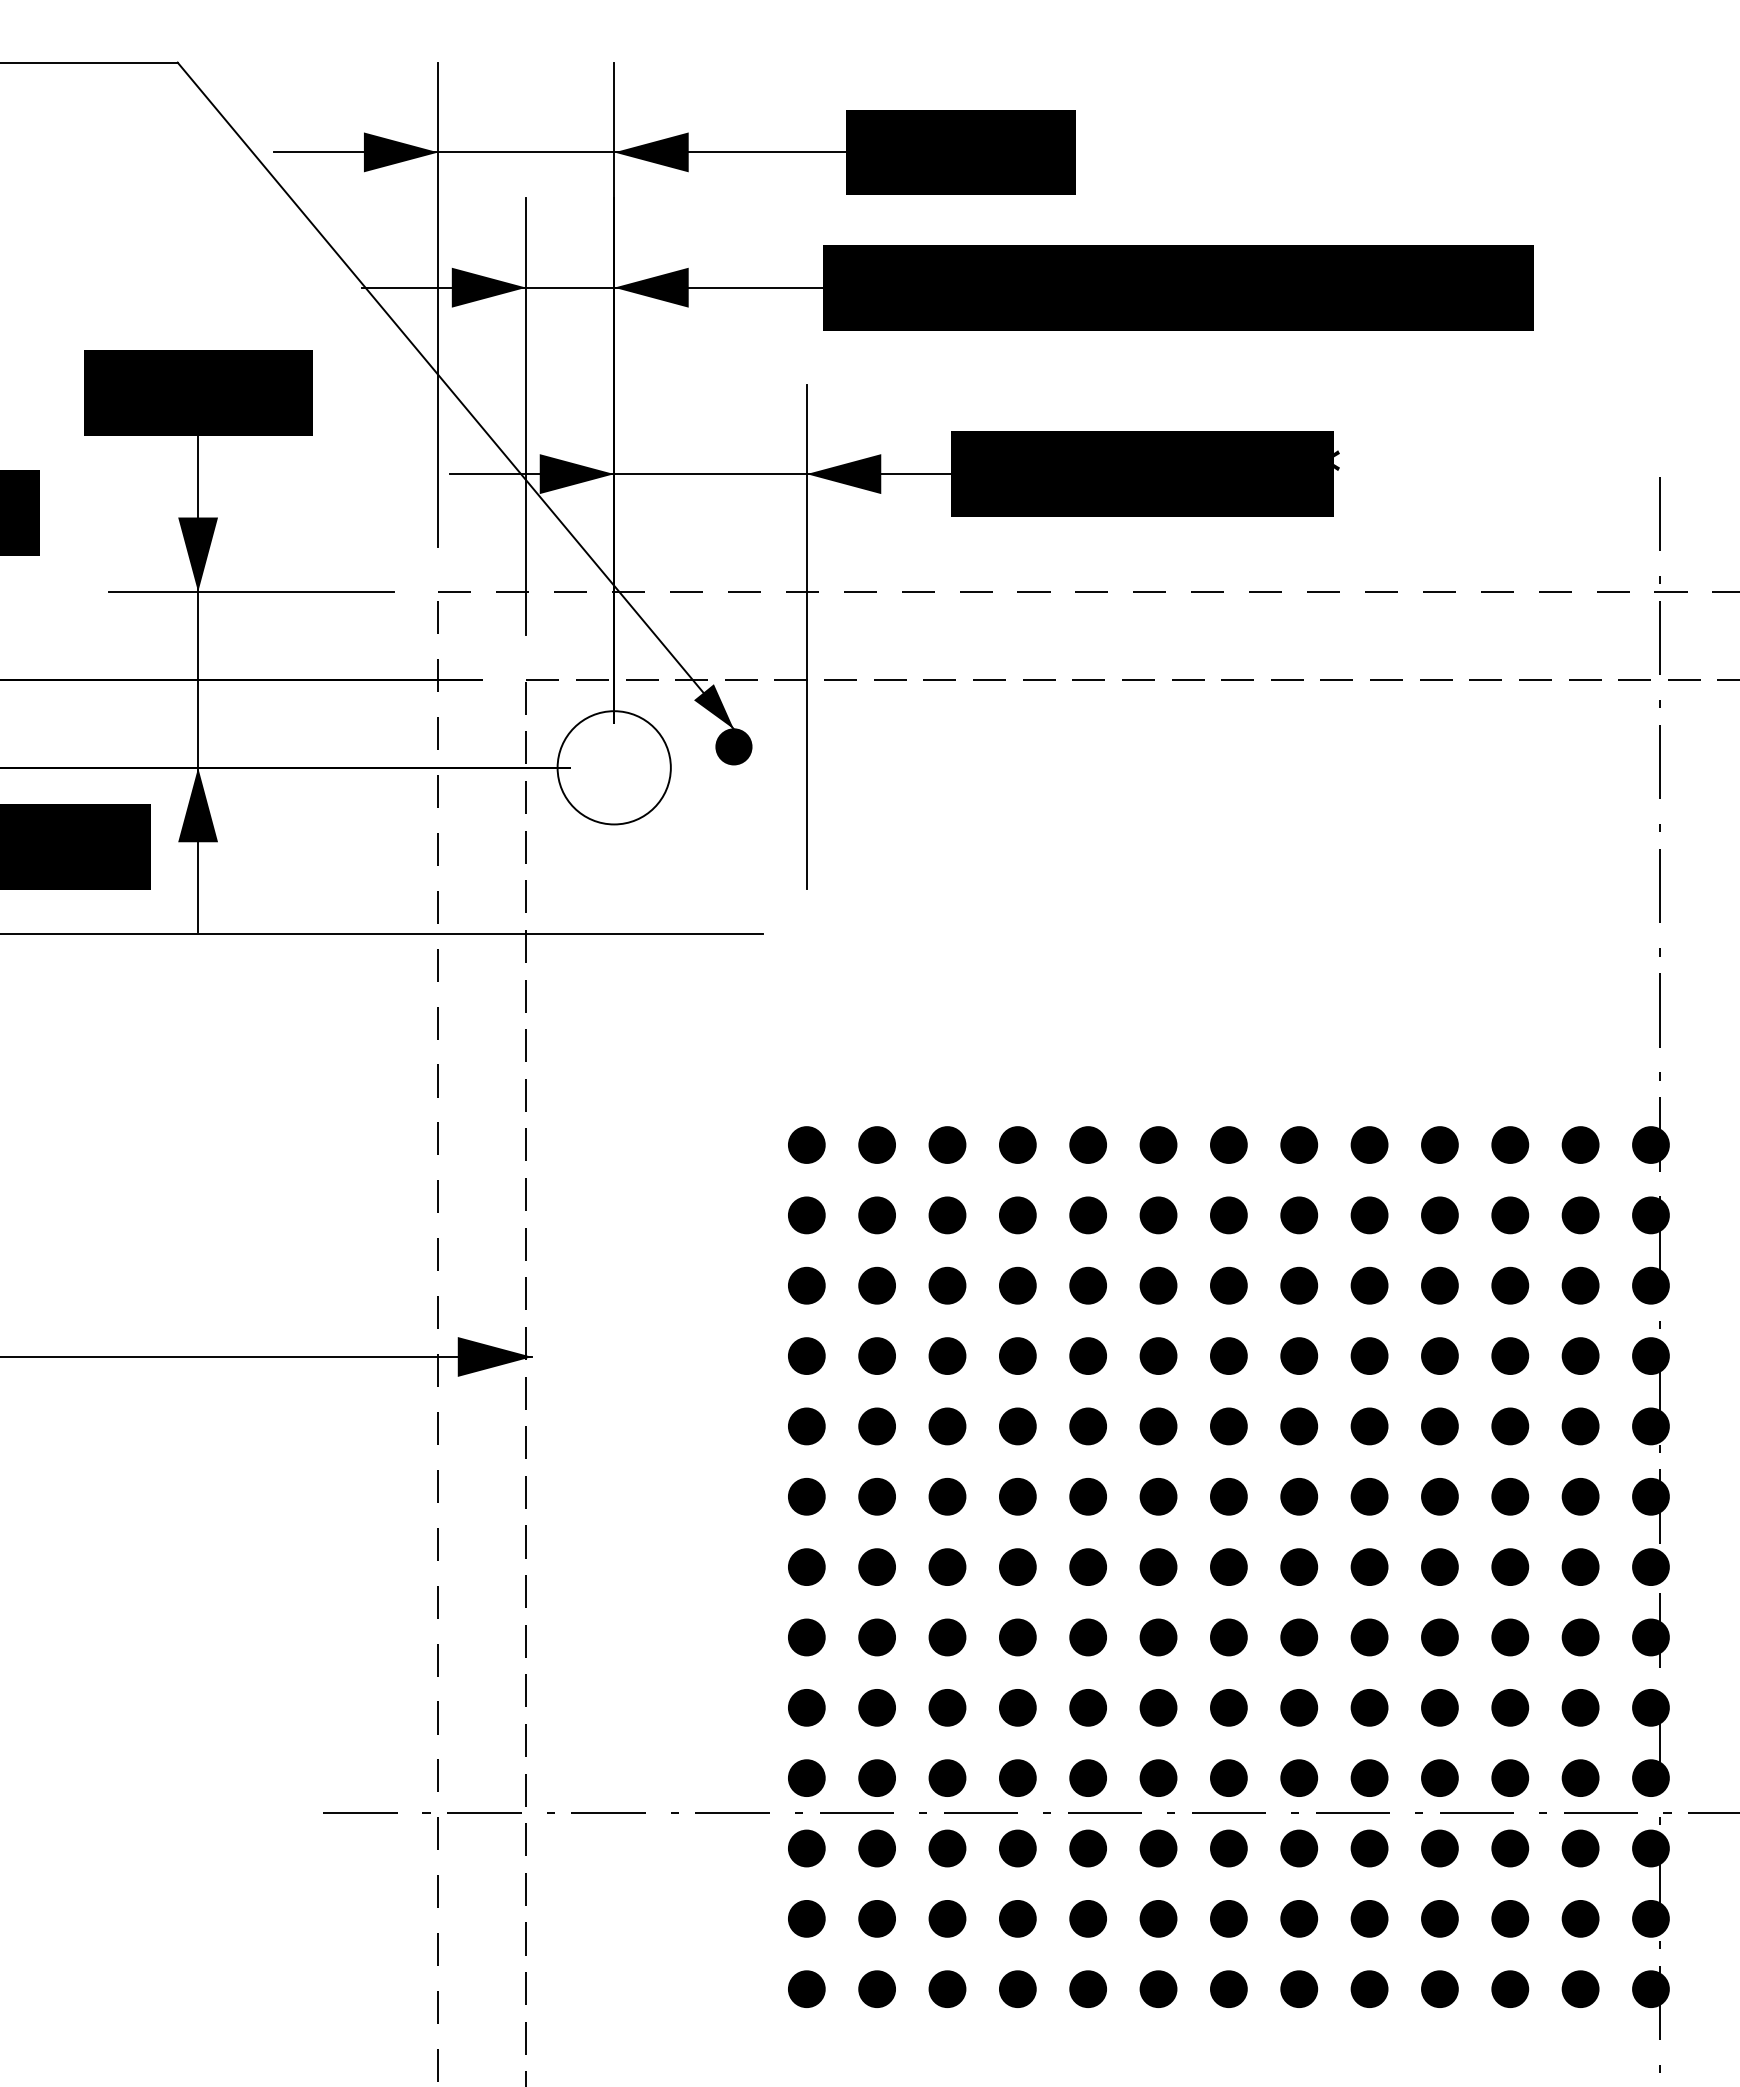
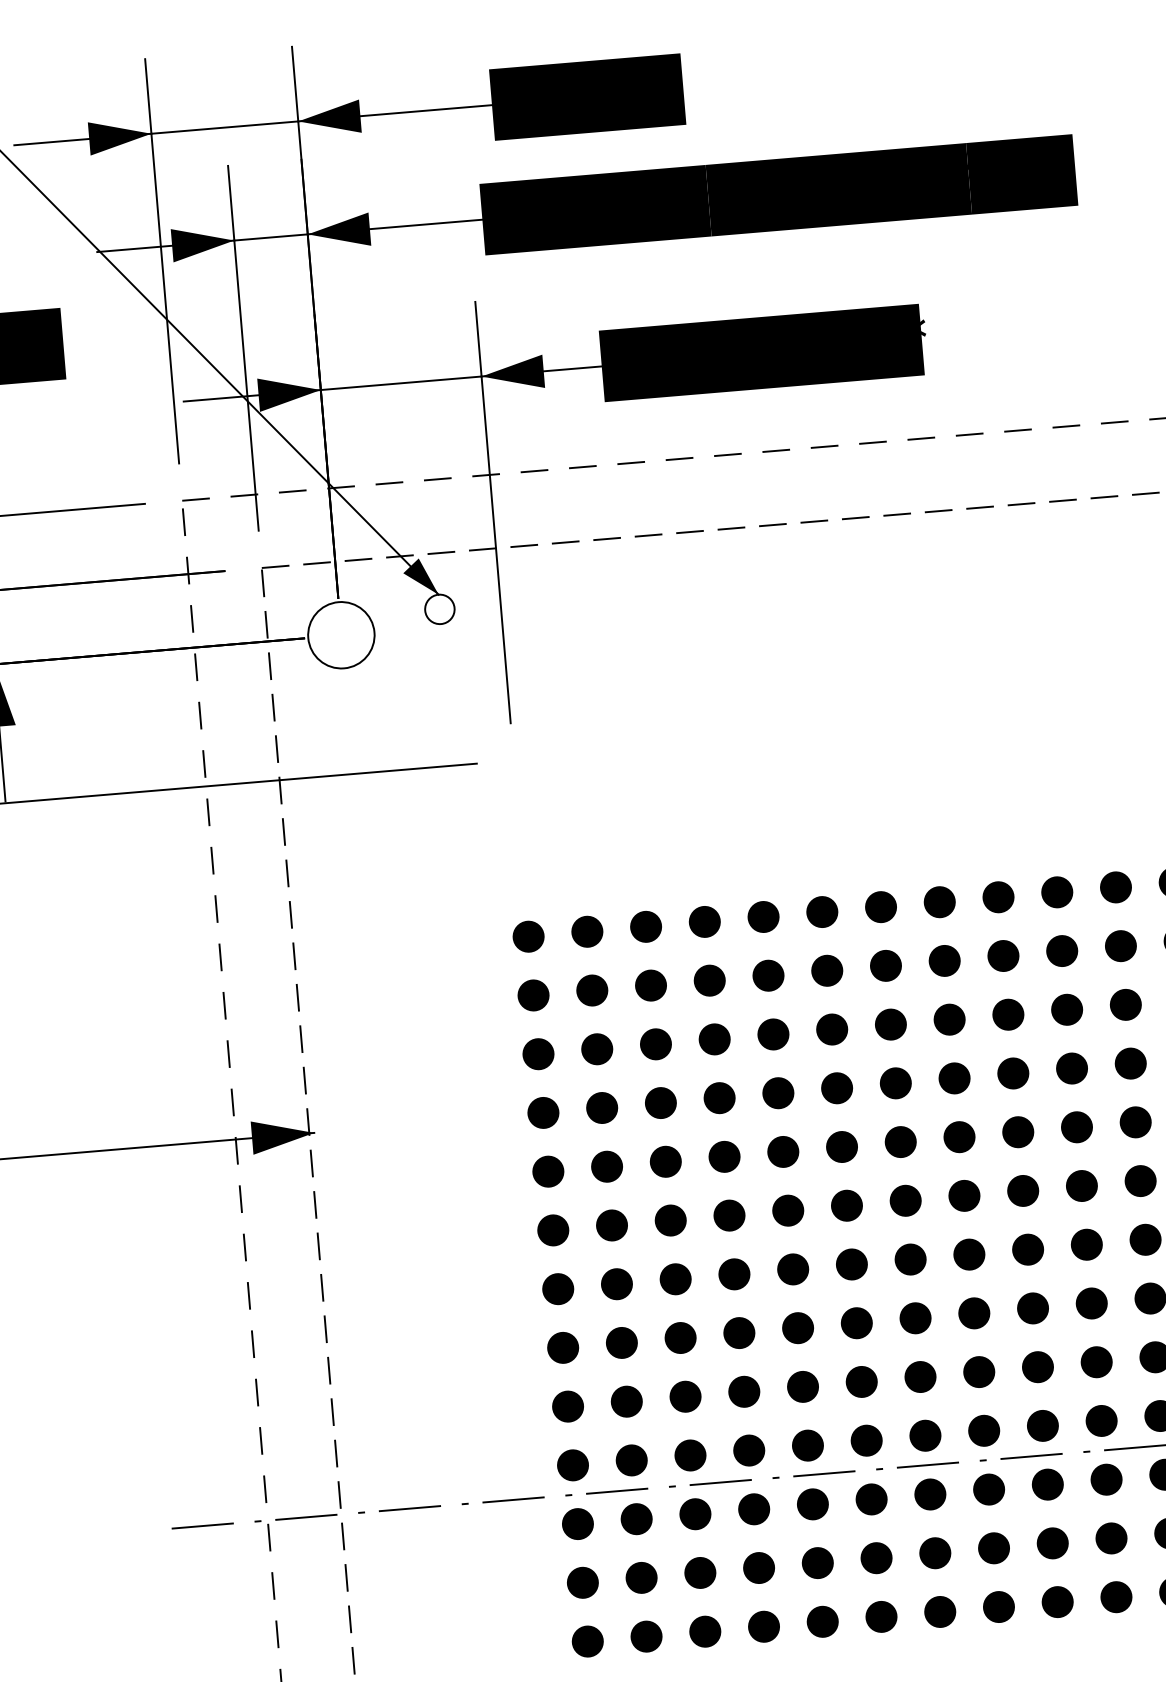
fill: (733, 746) -> (439, 609), removed
circle: (613, 767) -> (340, 635), size x0.7

